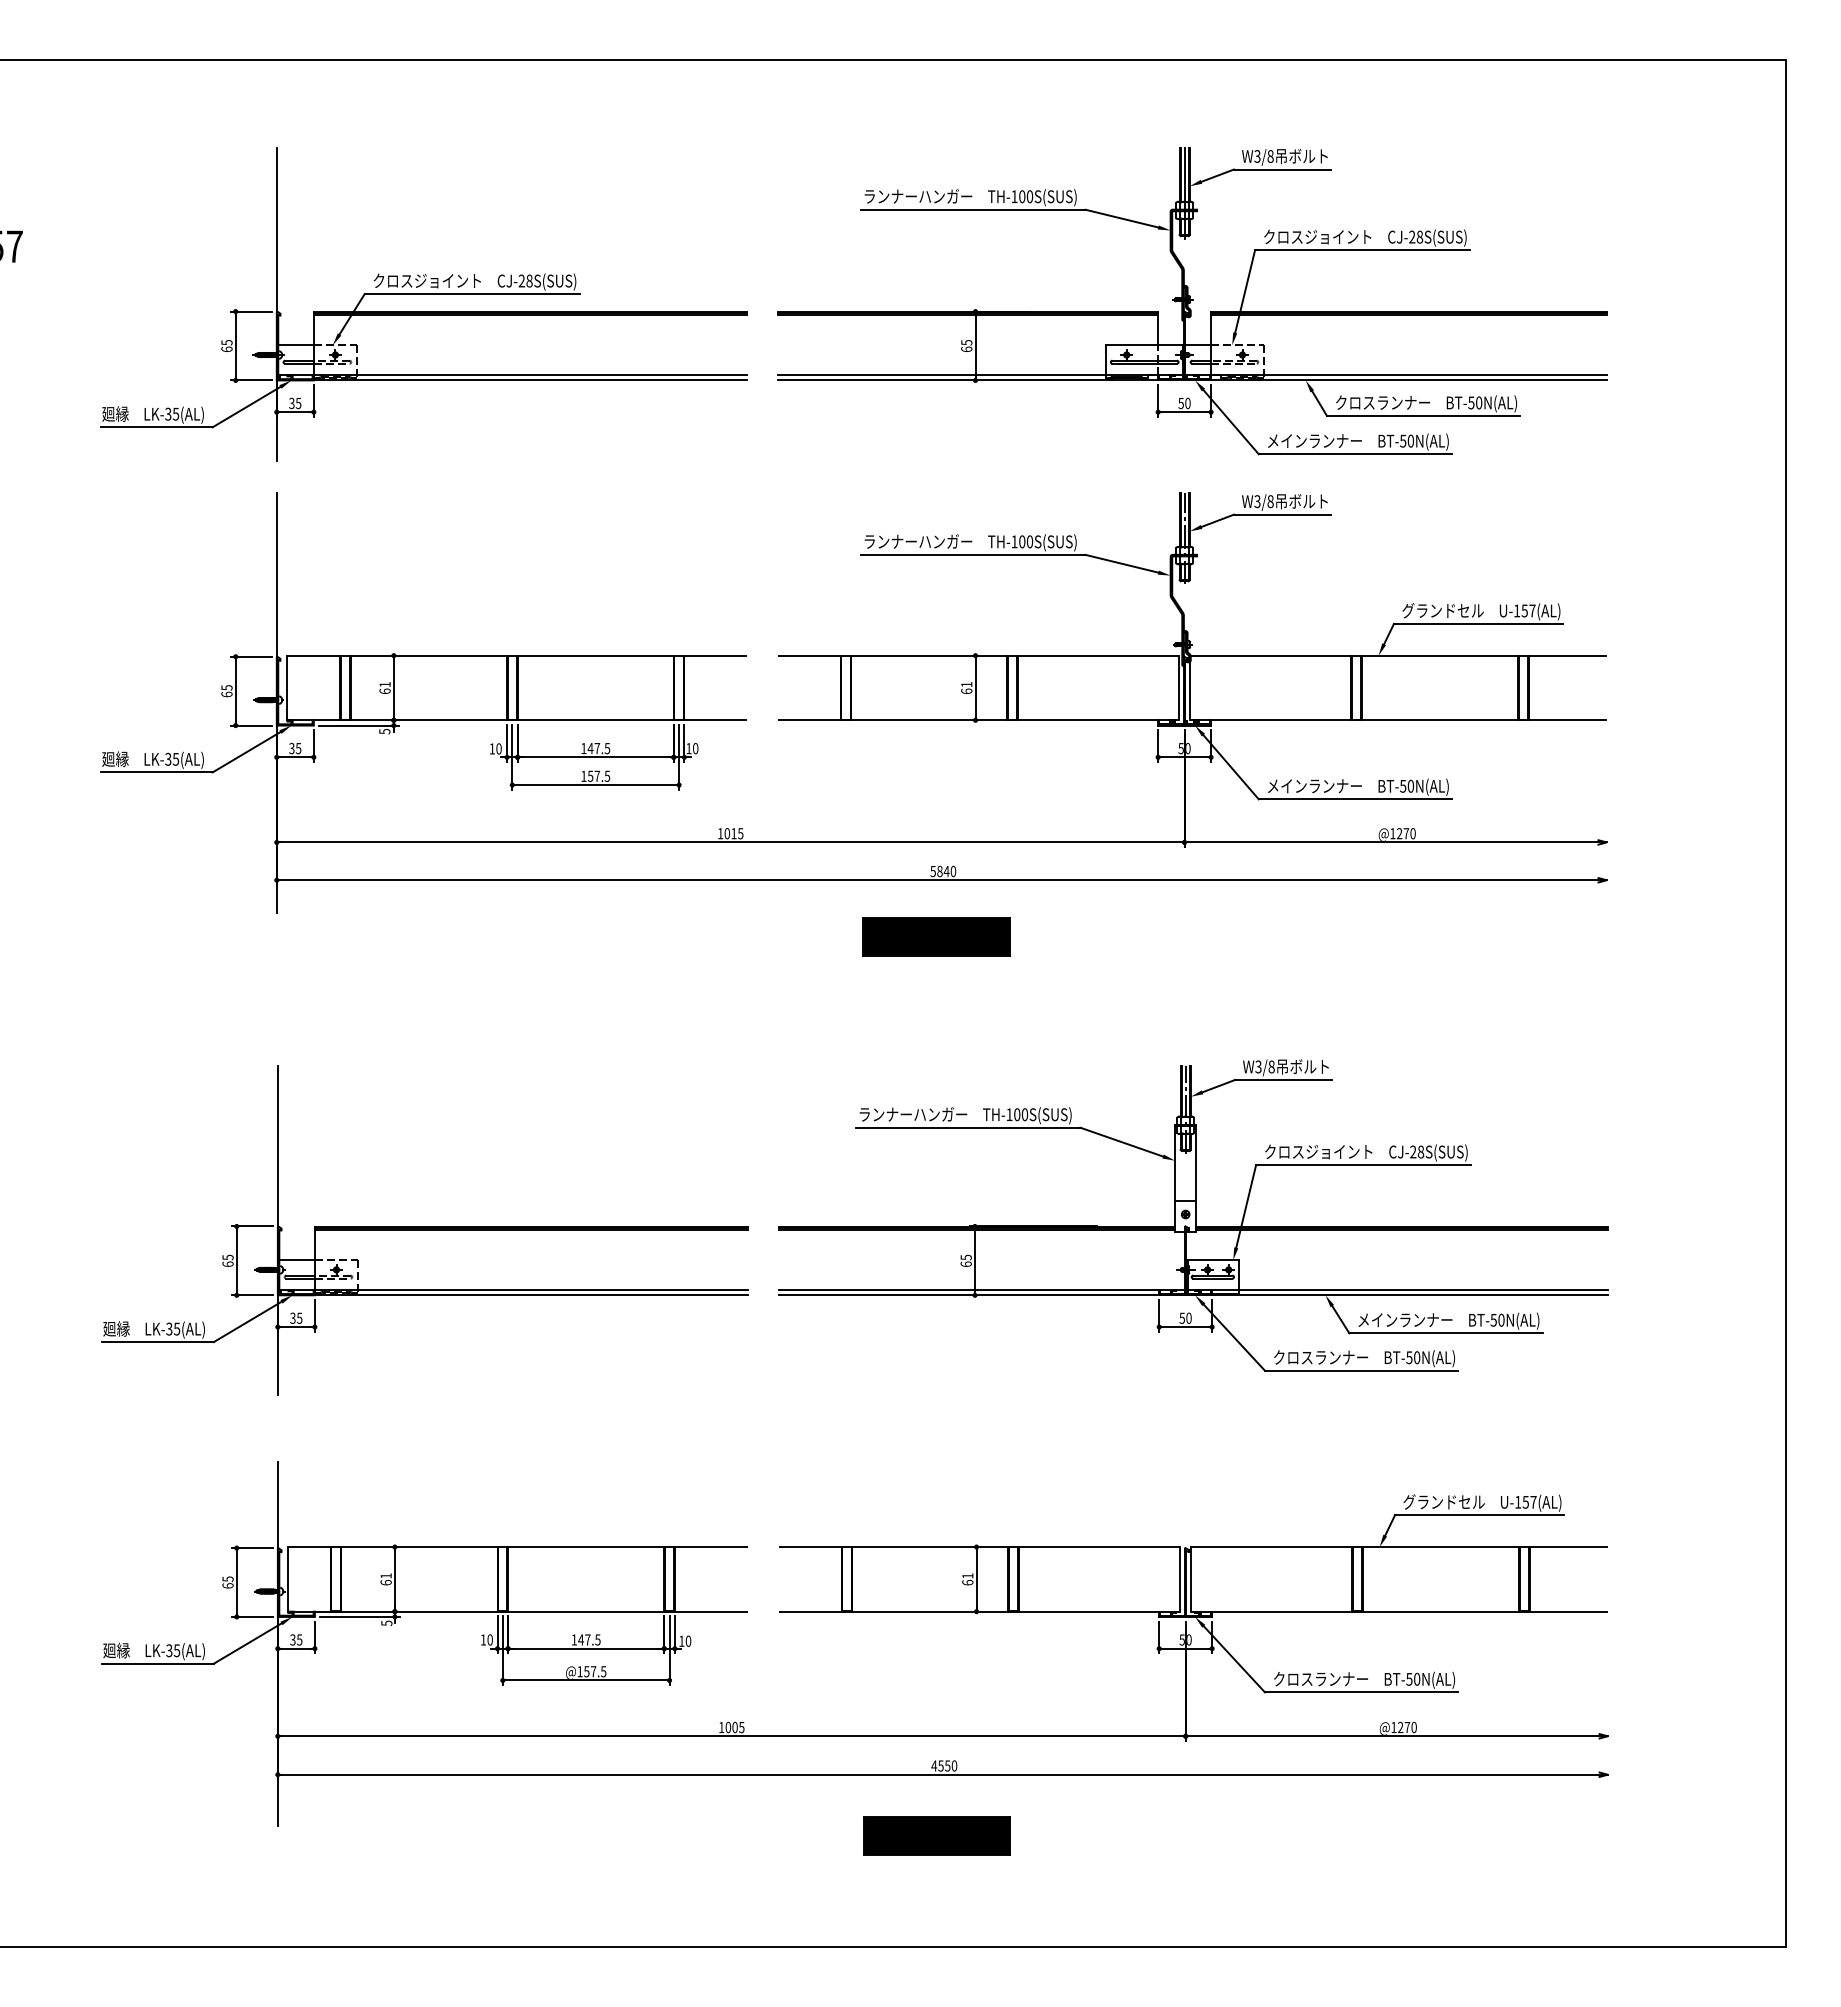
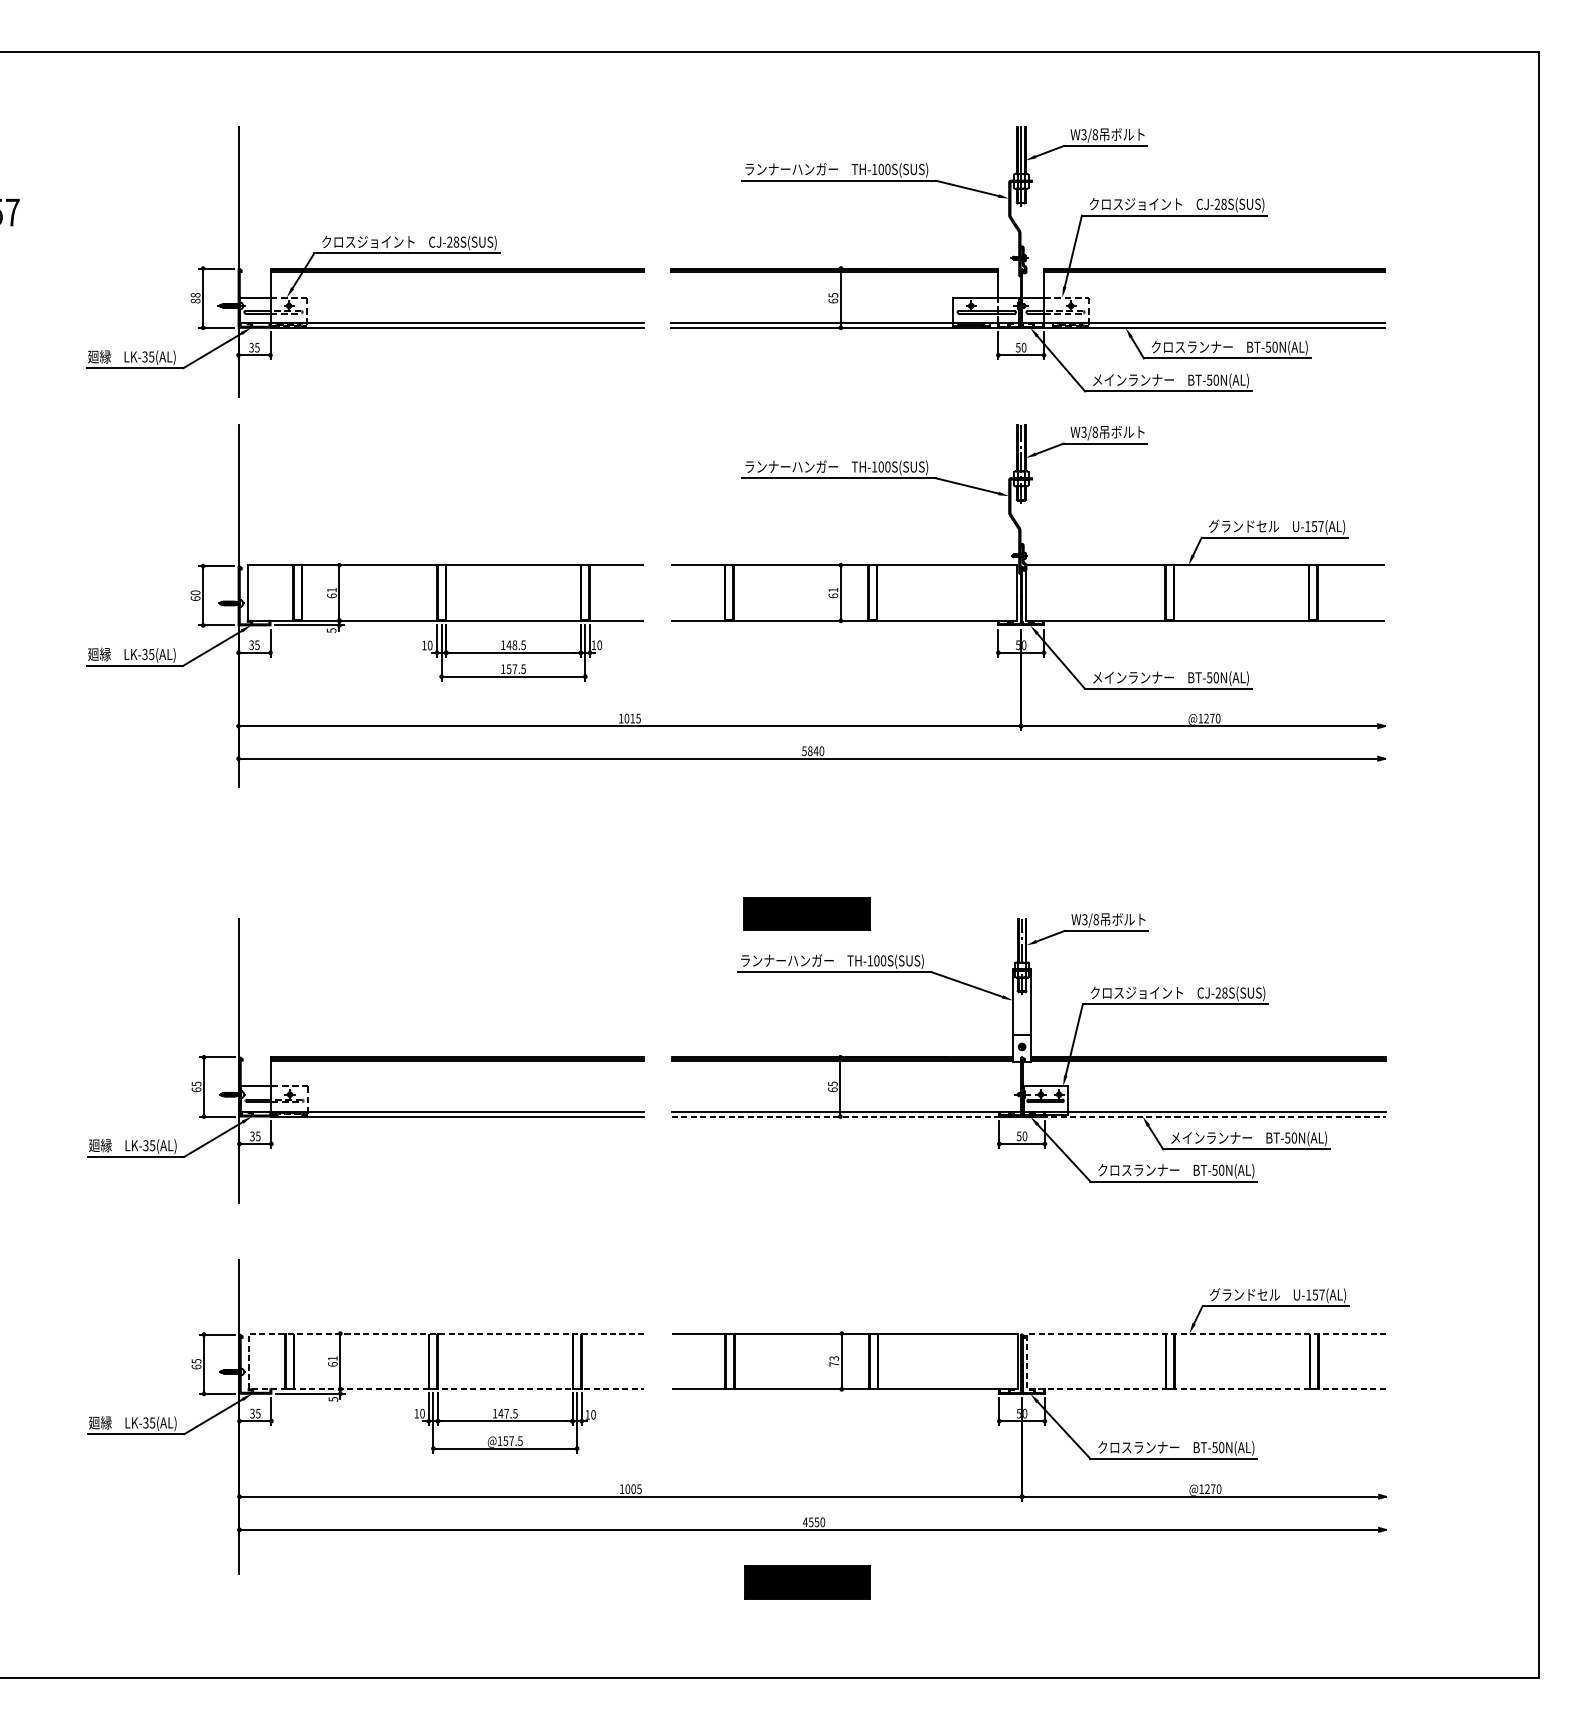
text: (226, 346) -> (195, 298), 65 -> 88
text: (226, 687) -> (195, 592), 65 -> 60
text: (597, 748) -> (515, 645), 147.5 -> 148.5
part: (936, 936) -> (807, 913), moved
line: (1194, 1295) -> (1029, 1116), solid -> dashed
line: (288, 1579) -> (248, 1361), solid -> dashed
text: (967, 1579) -> (834, 1361), 61 -> 73
line: (1190, 1579) -> (1026, 1361), solid -> dashed

